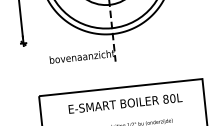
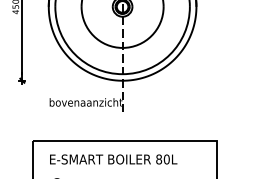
text: (125, 103) -> (113, 159), moved

